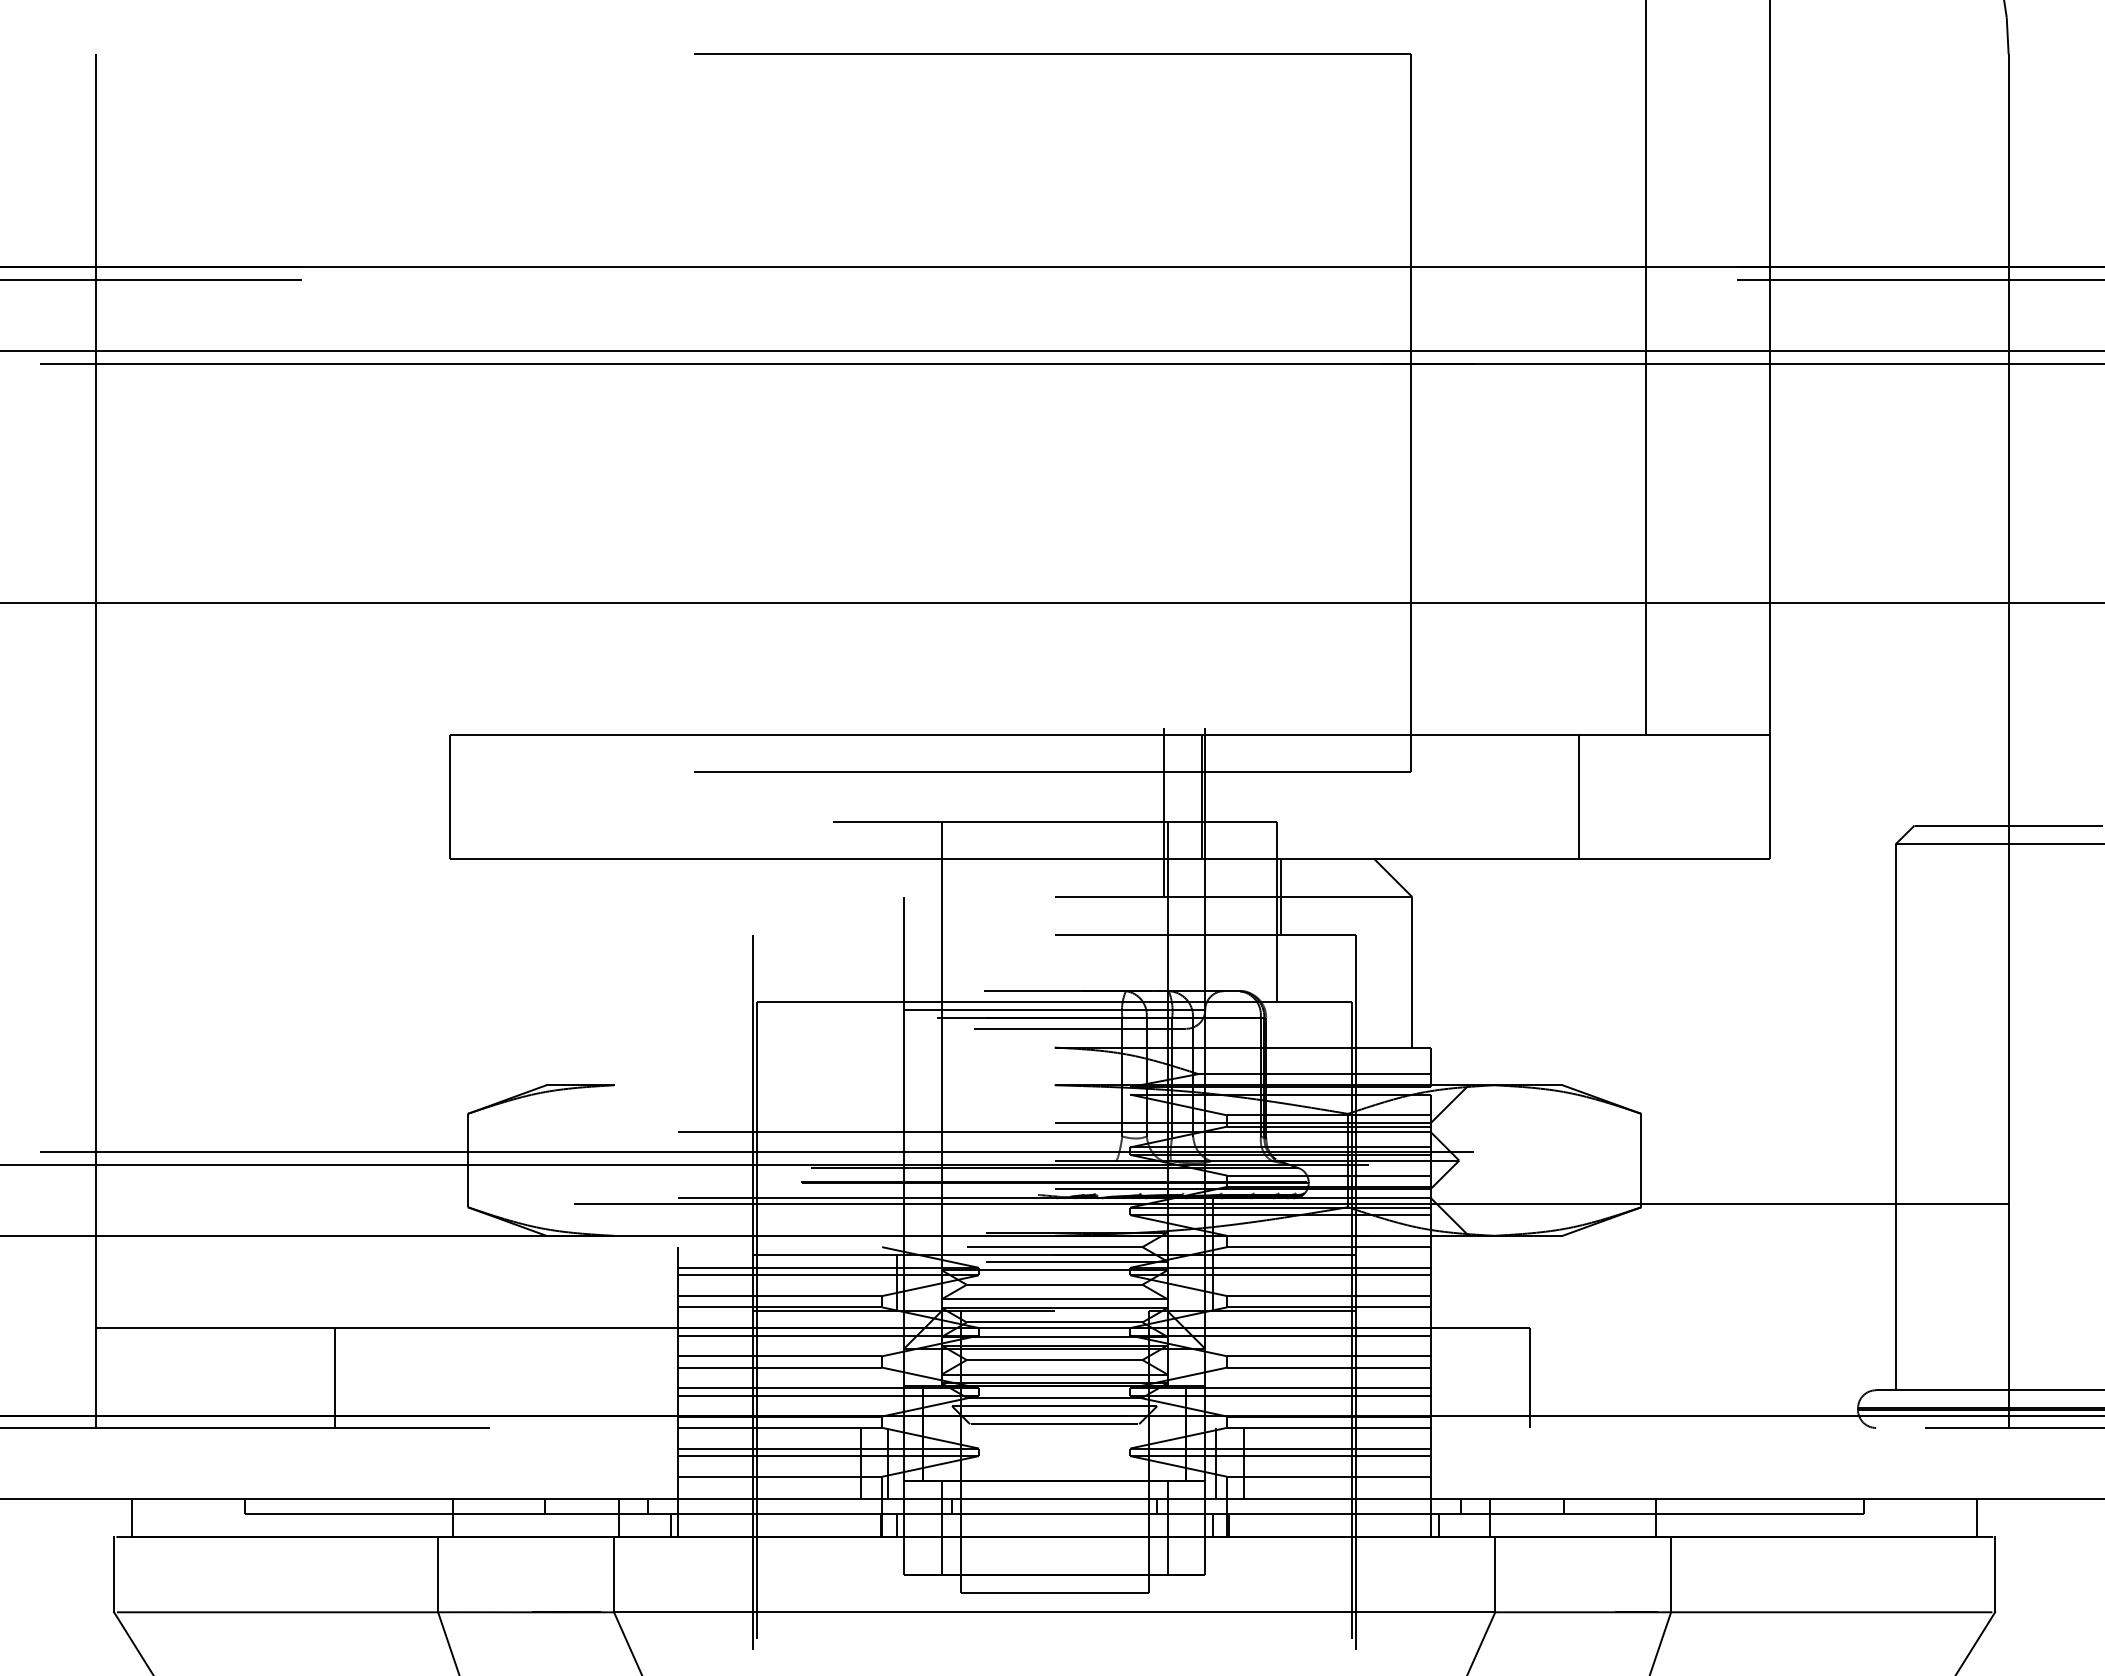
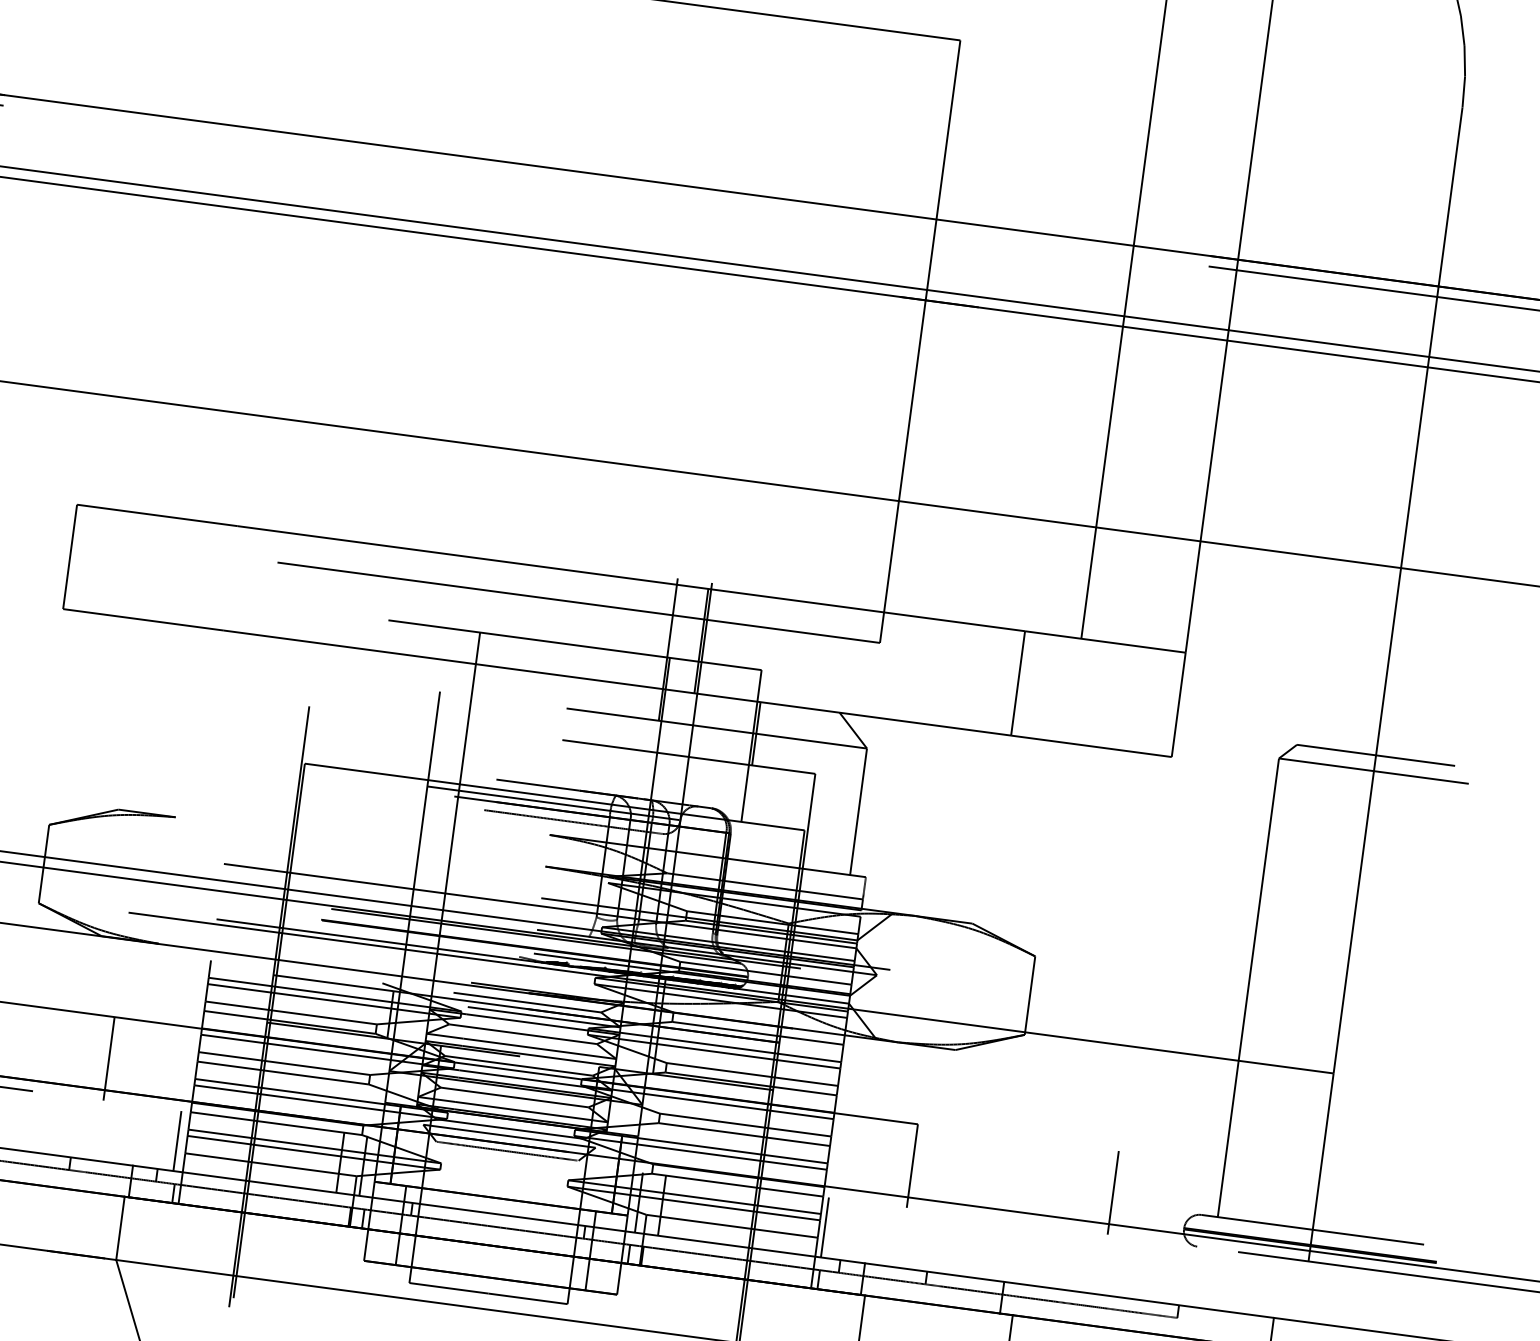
line: (574, 1377) -> (109, 1058), added
line: (1769, 1377) -> (1113, 1192), added
line: (667, 1463) -> (177, 1140), added
line: (1437, 1463) -> (824, 1227), added

